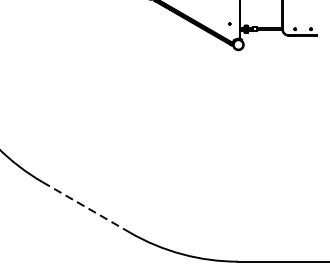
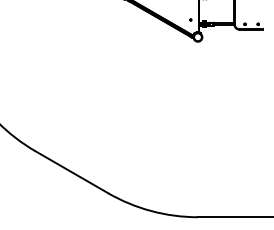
line: (86, 207) -> (71, 172), dashed -> solid

